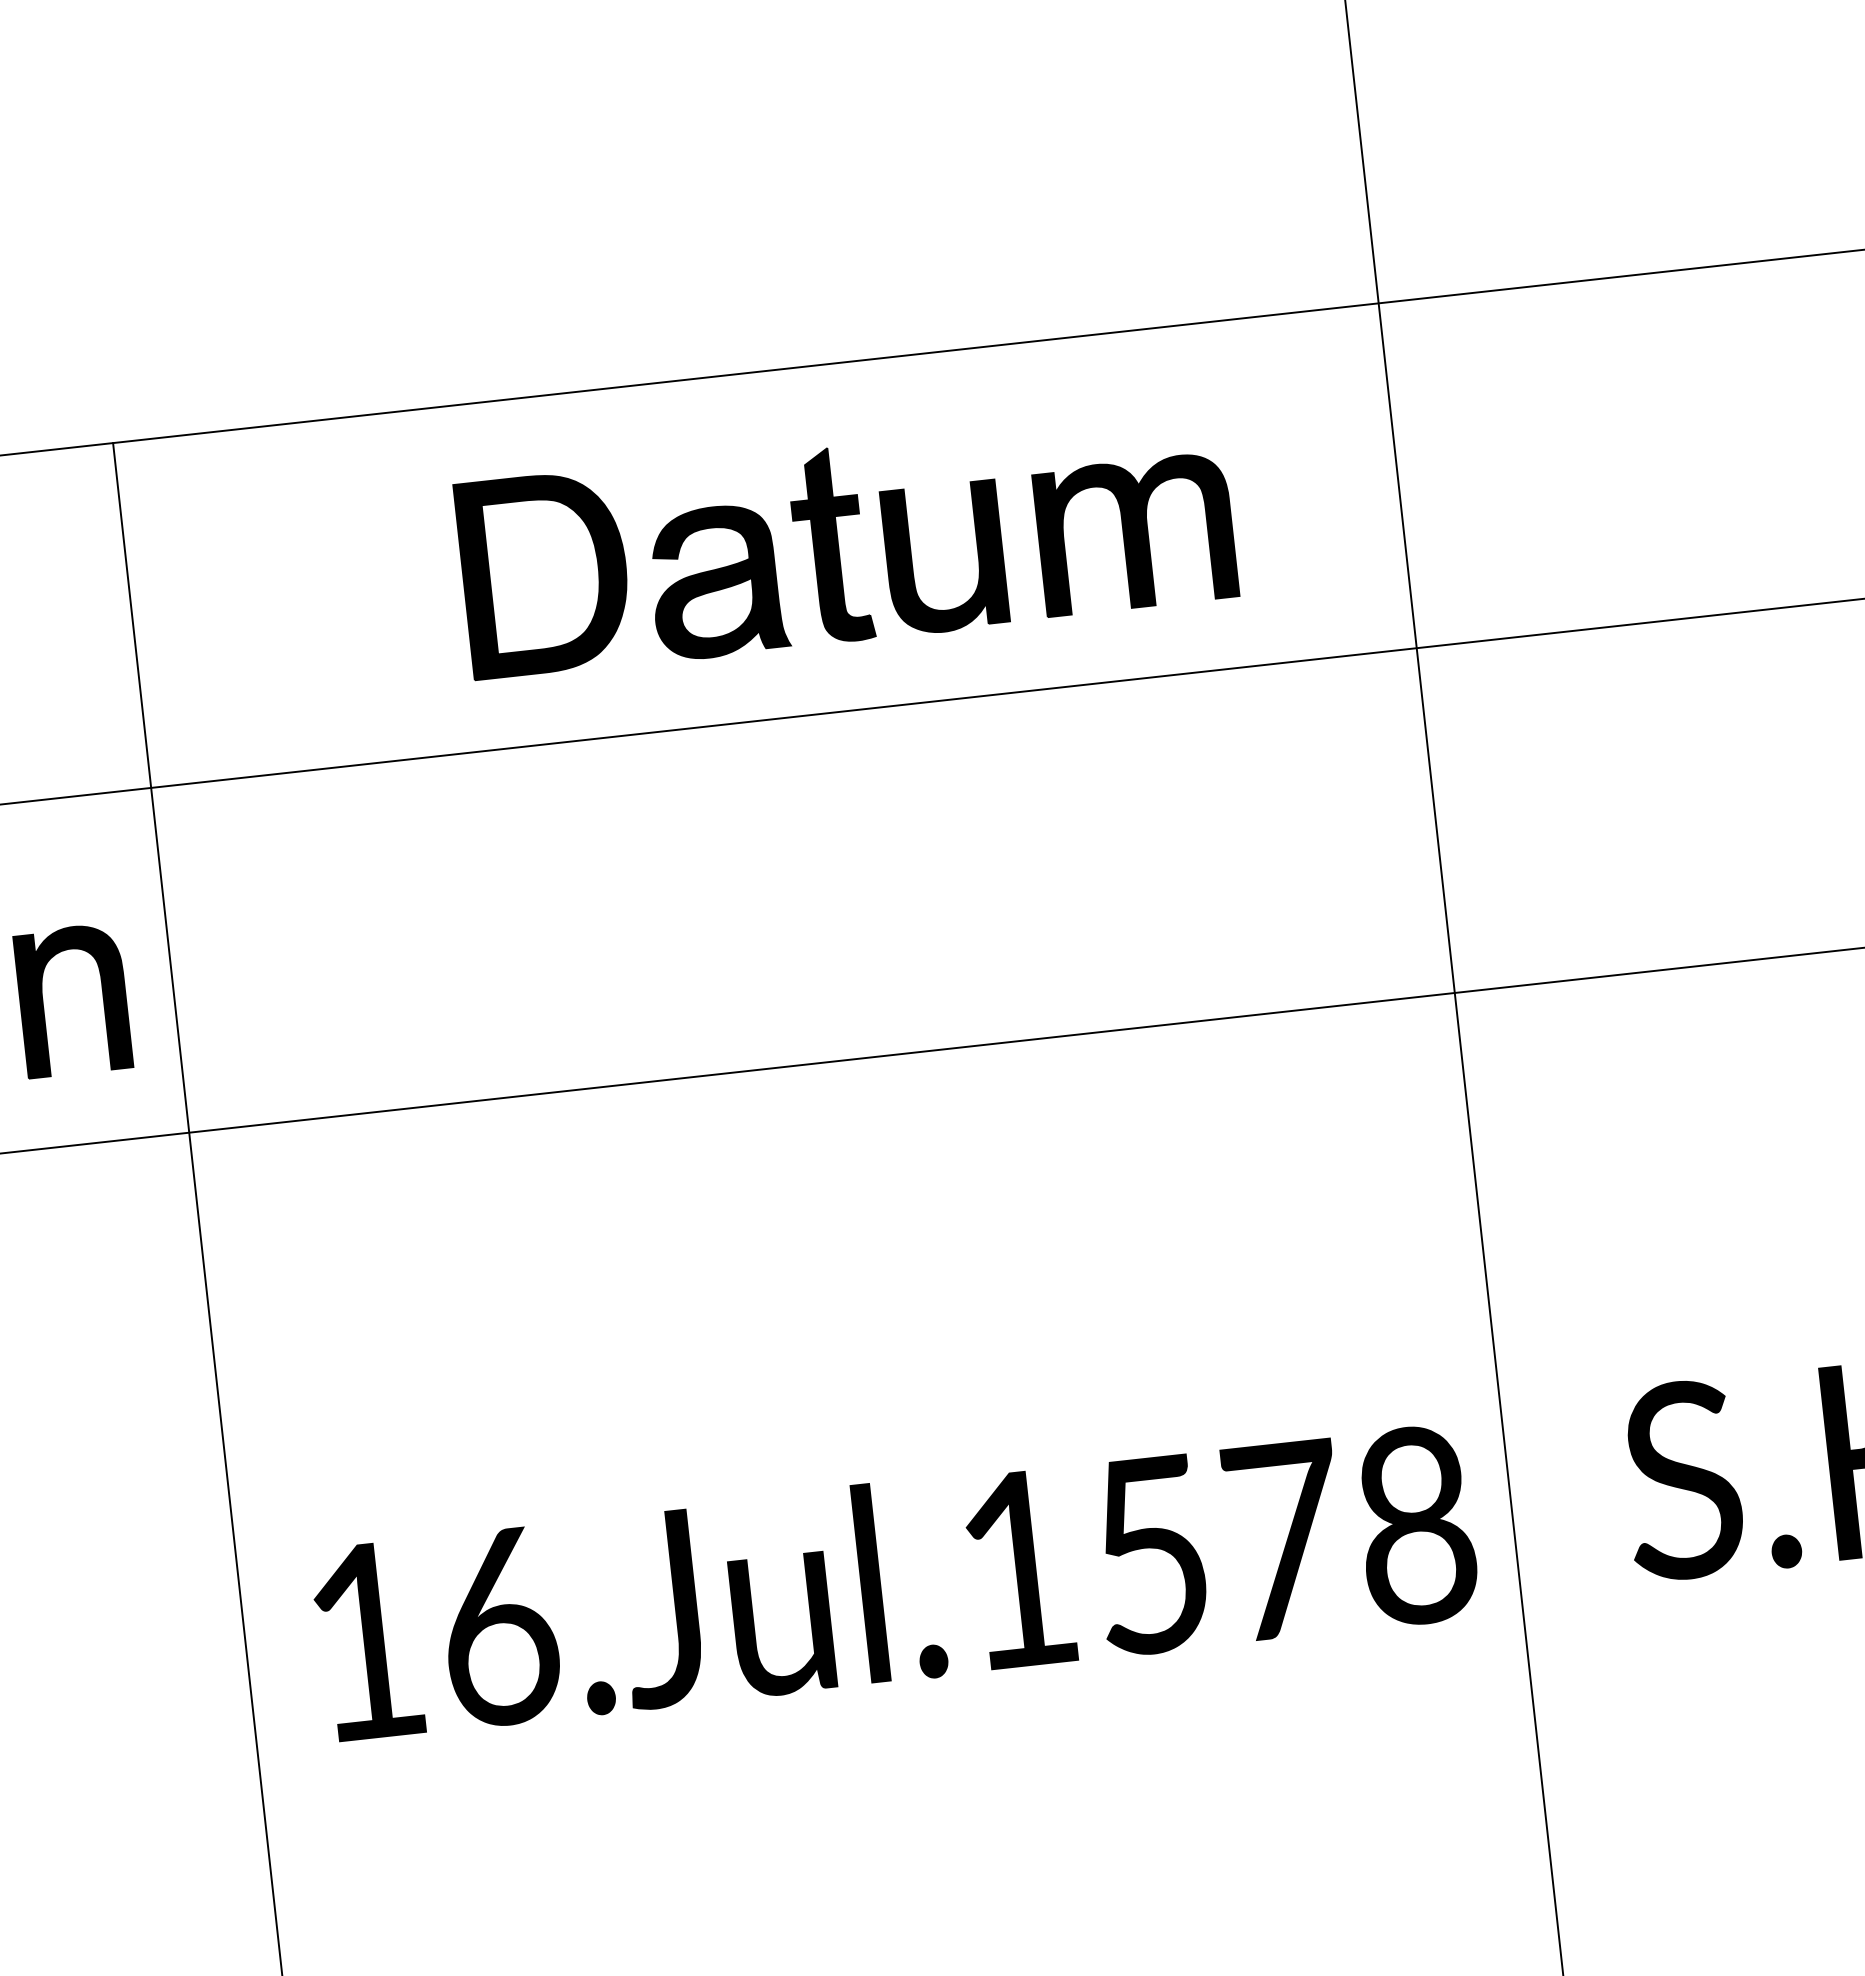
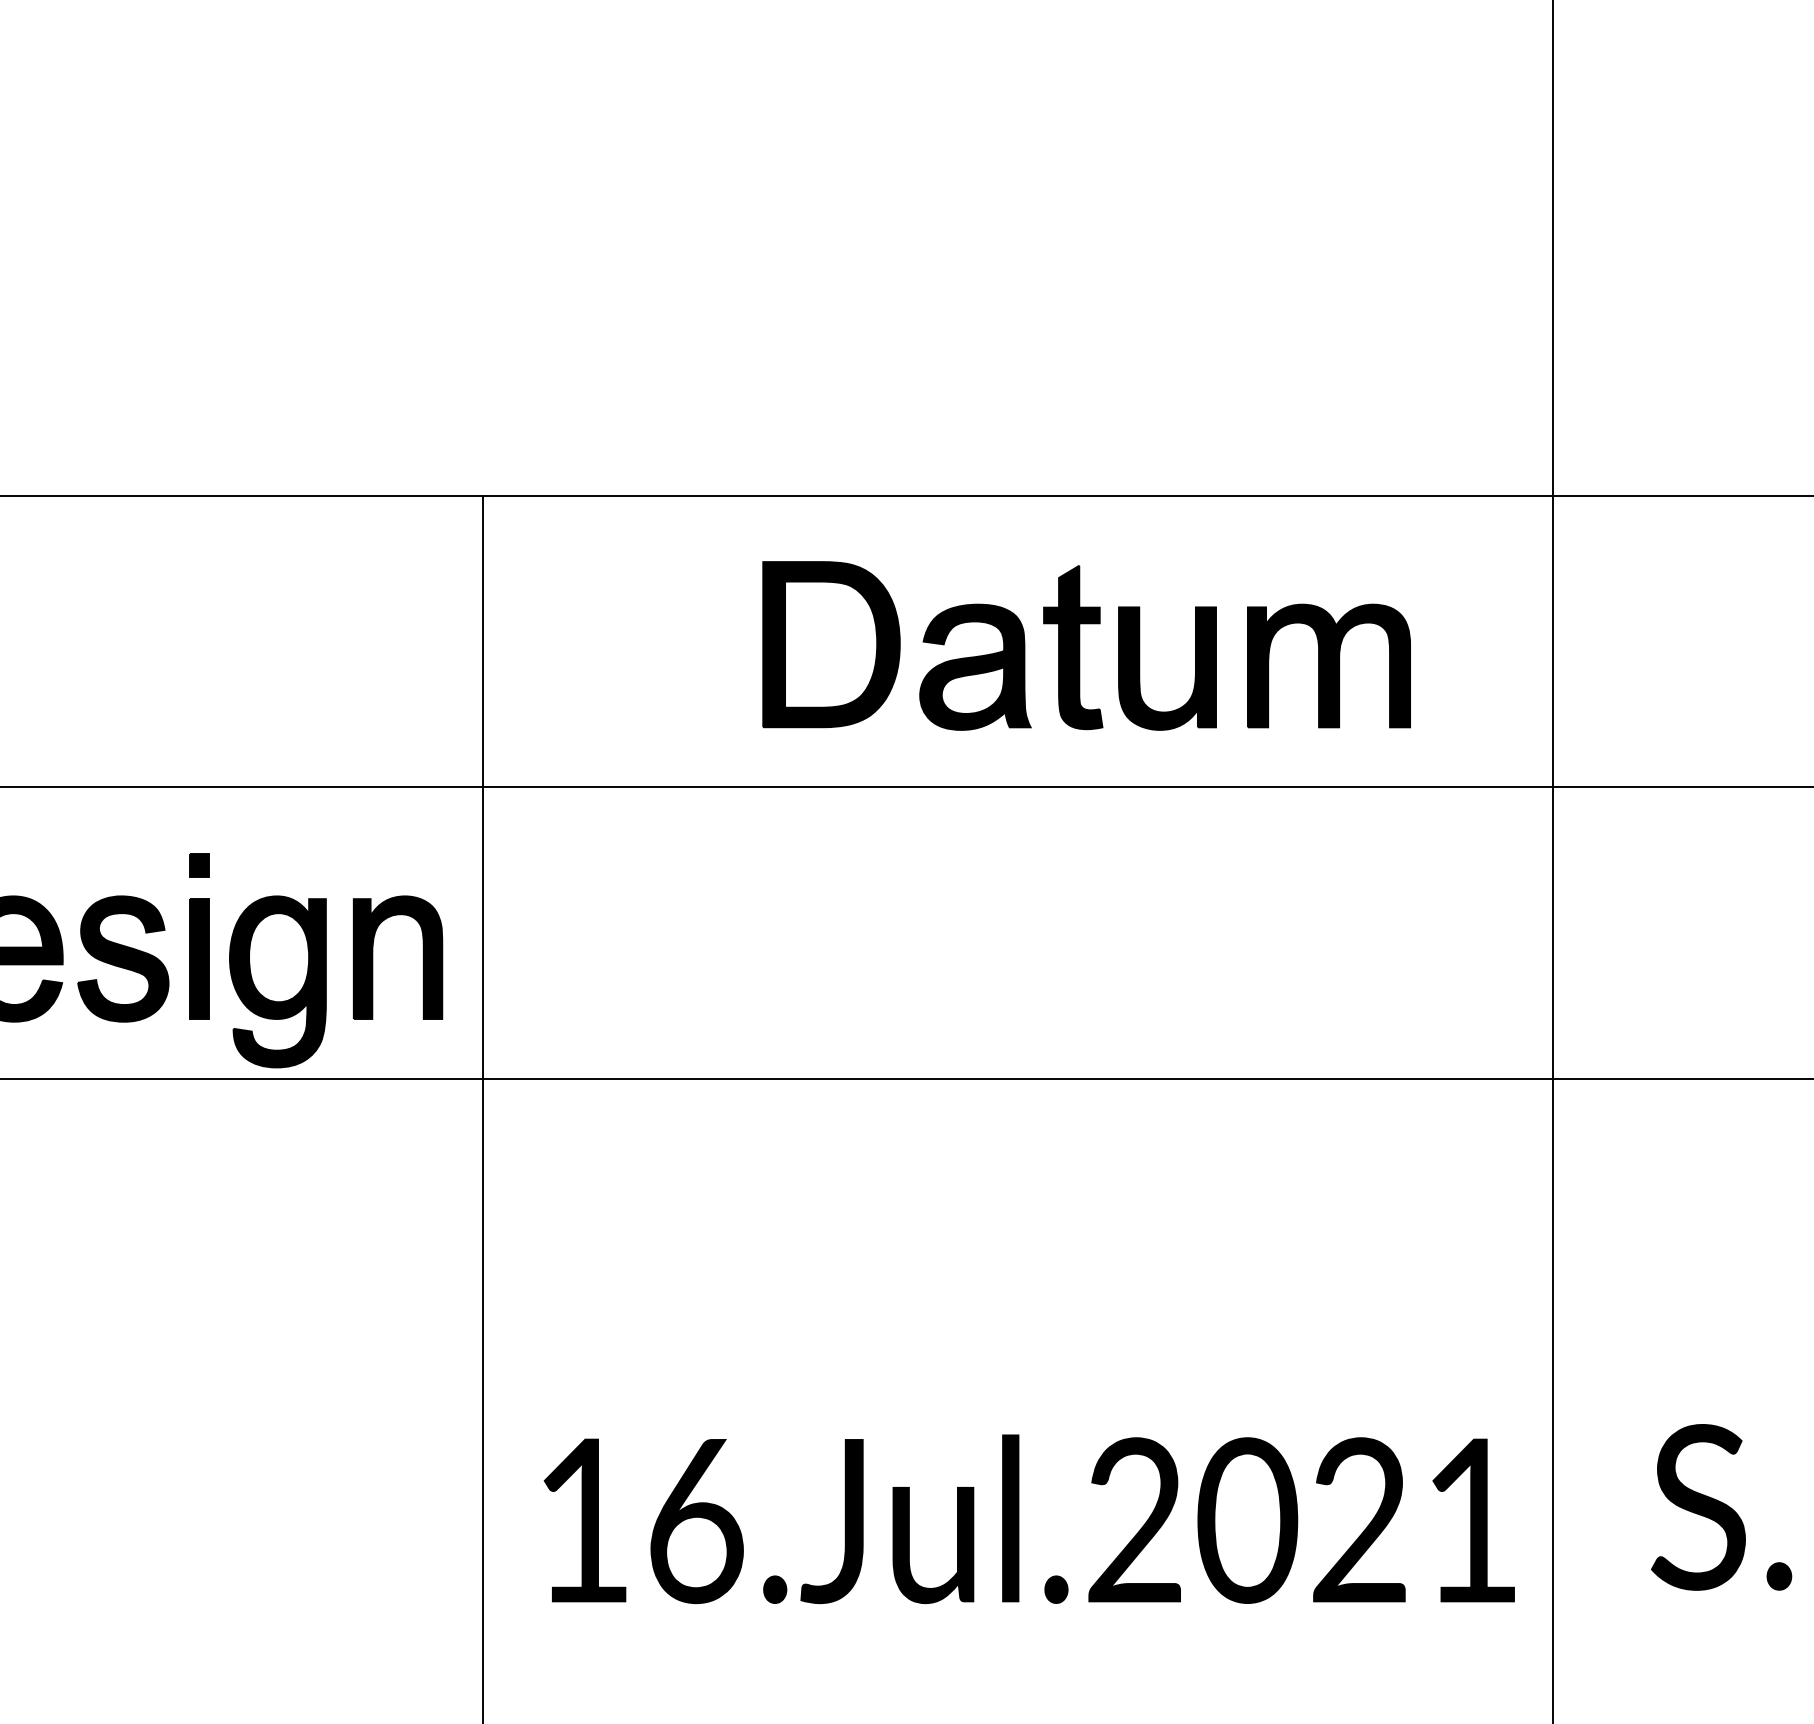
text: (1216, 1547) -> (1303, 1520), 16.Jul.1578 -> 16.Jul.2021

